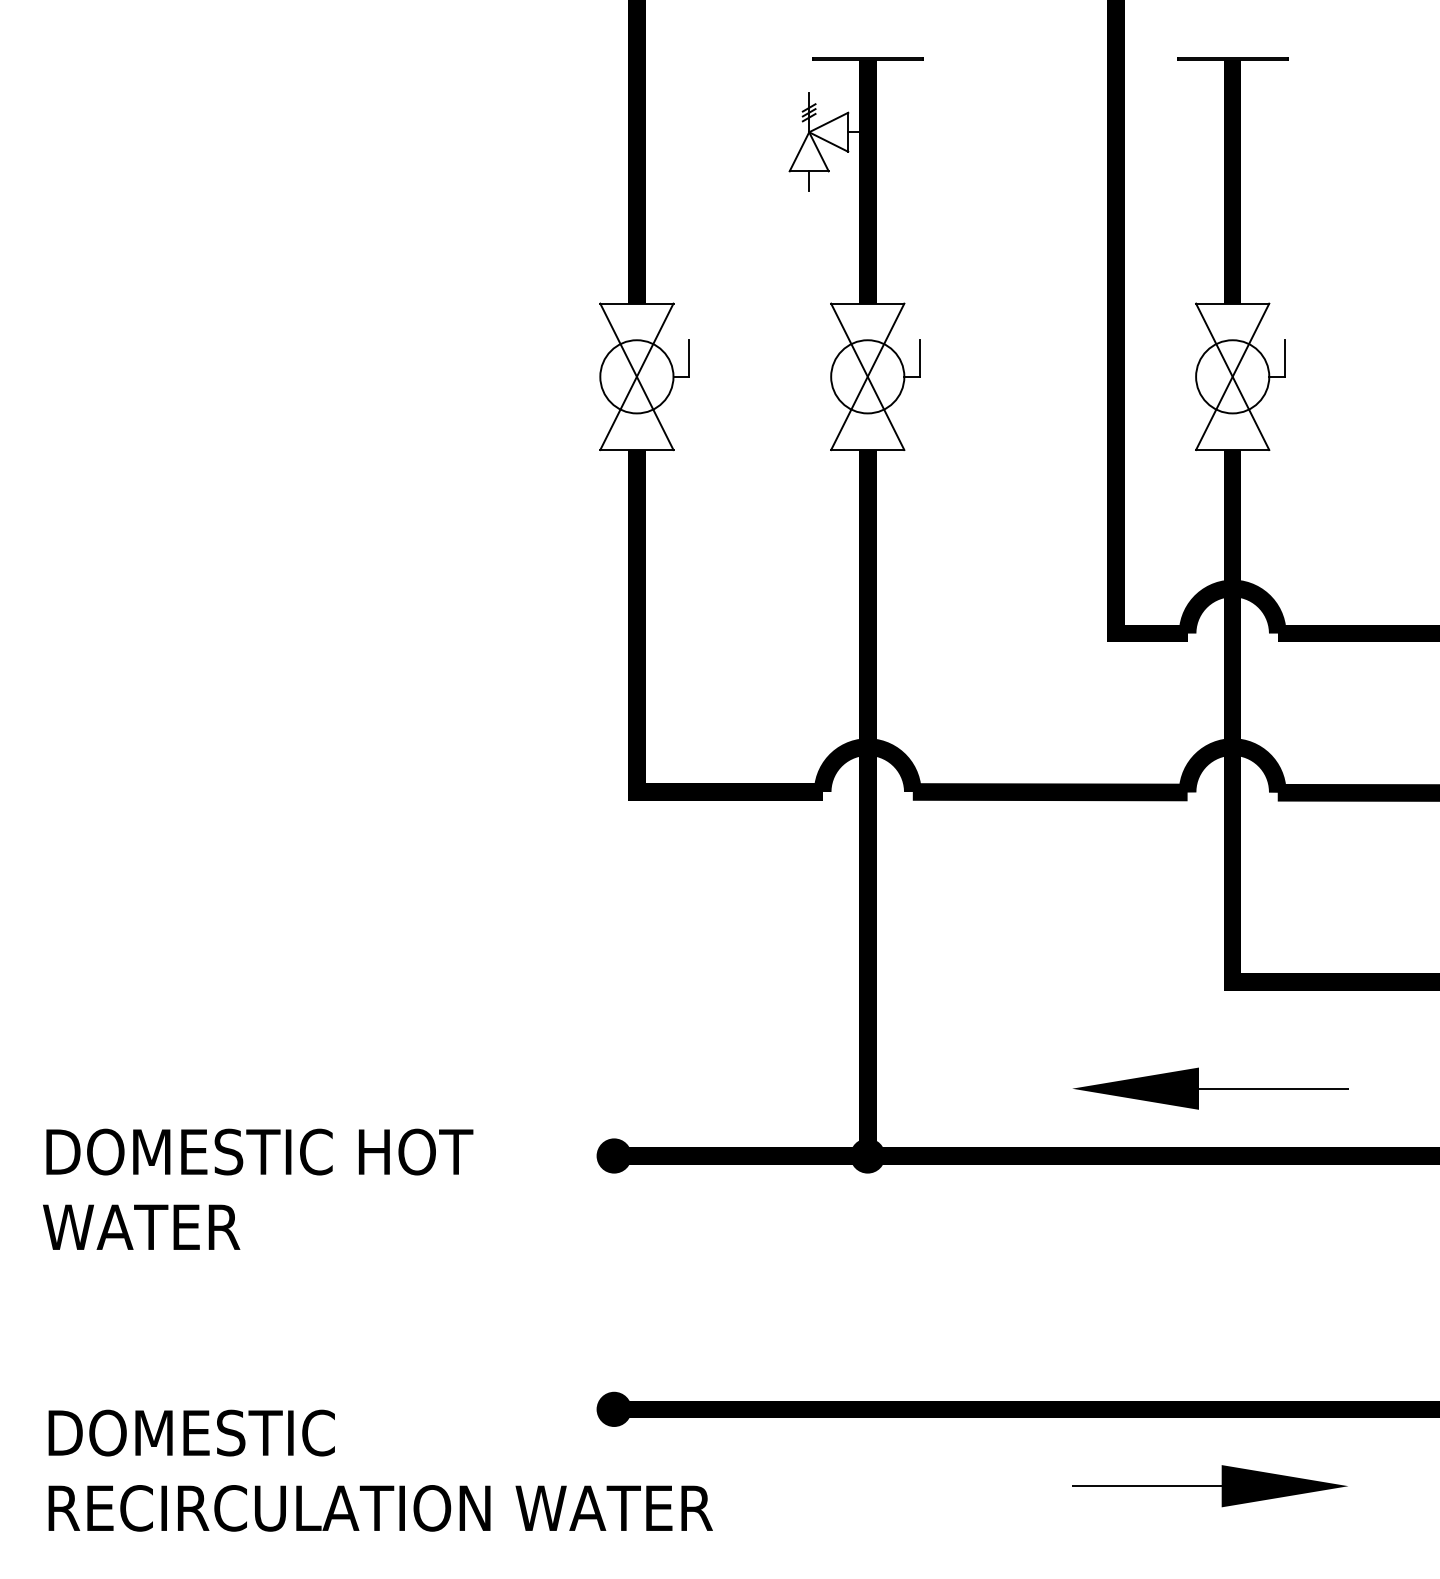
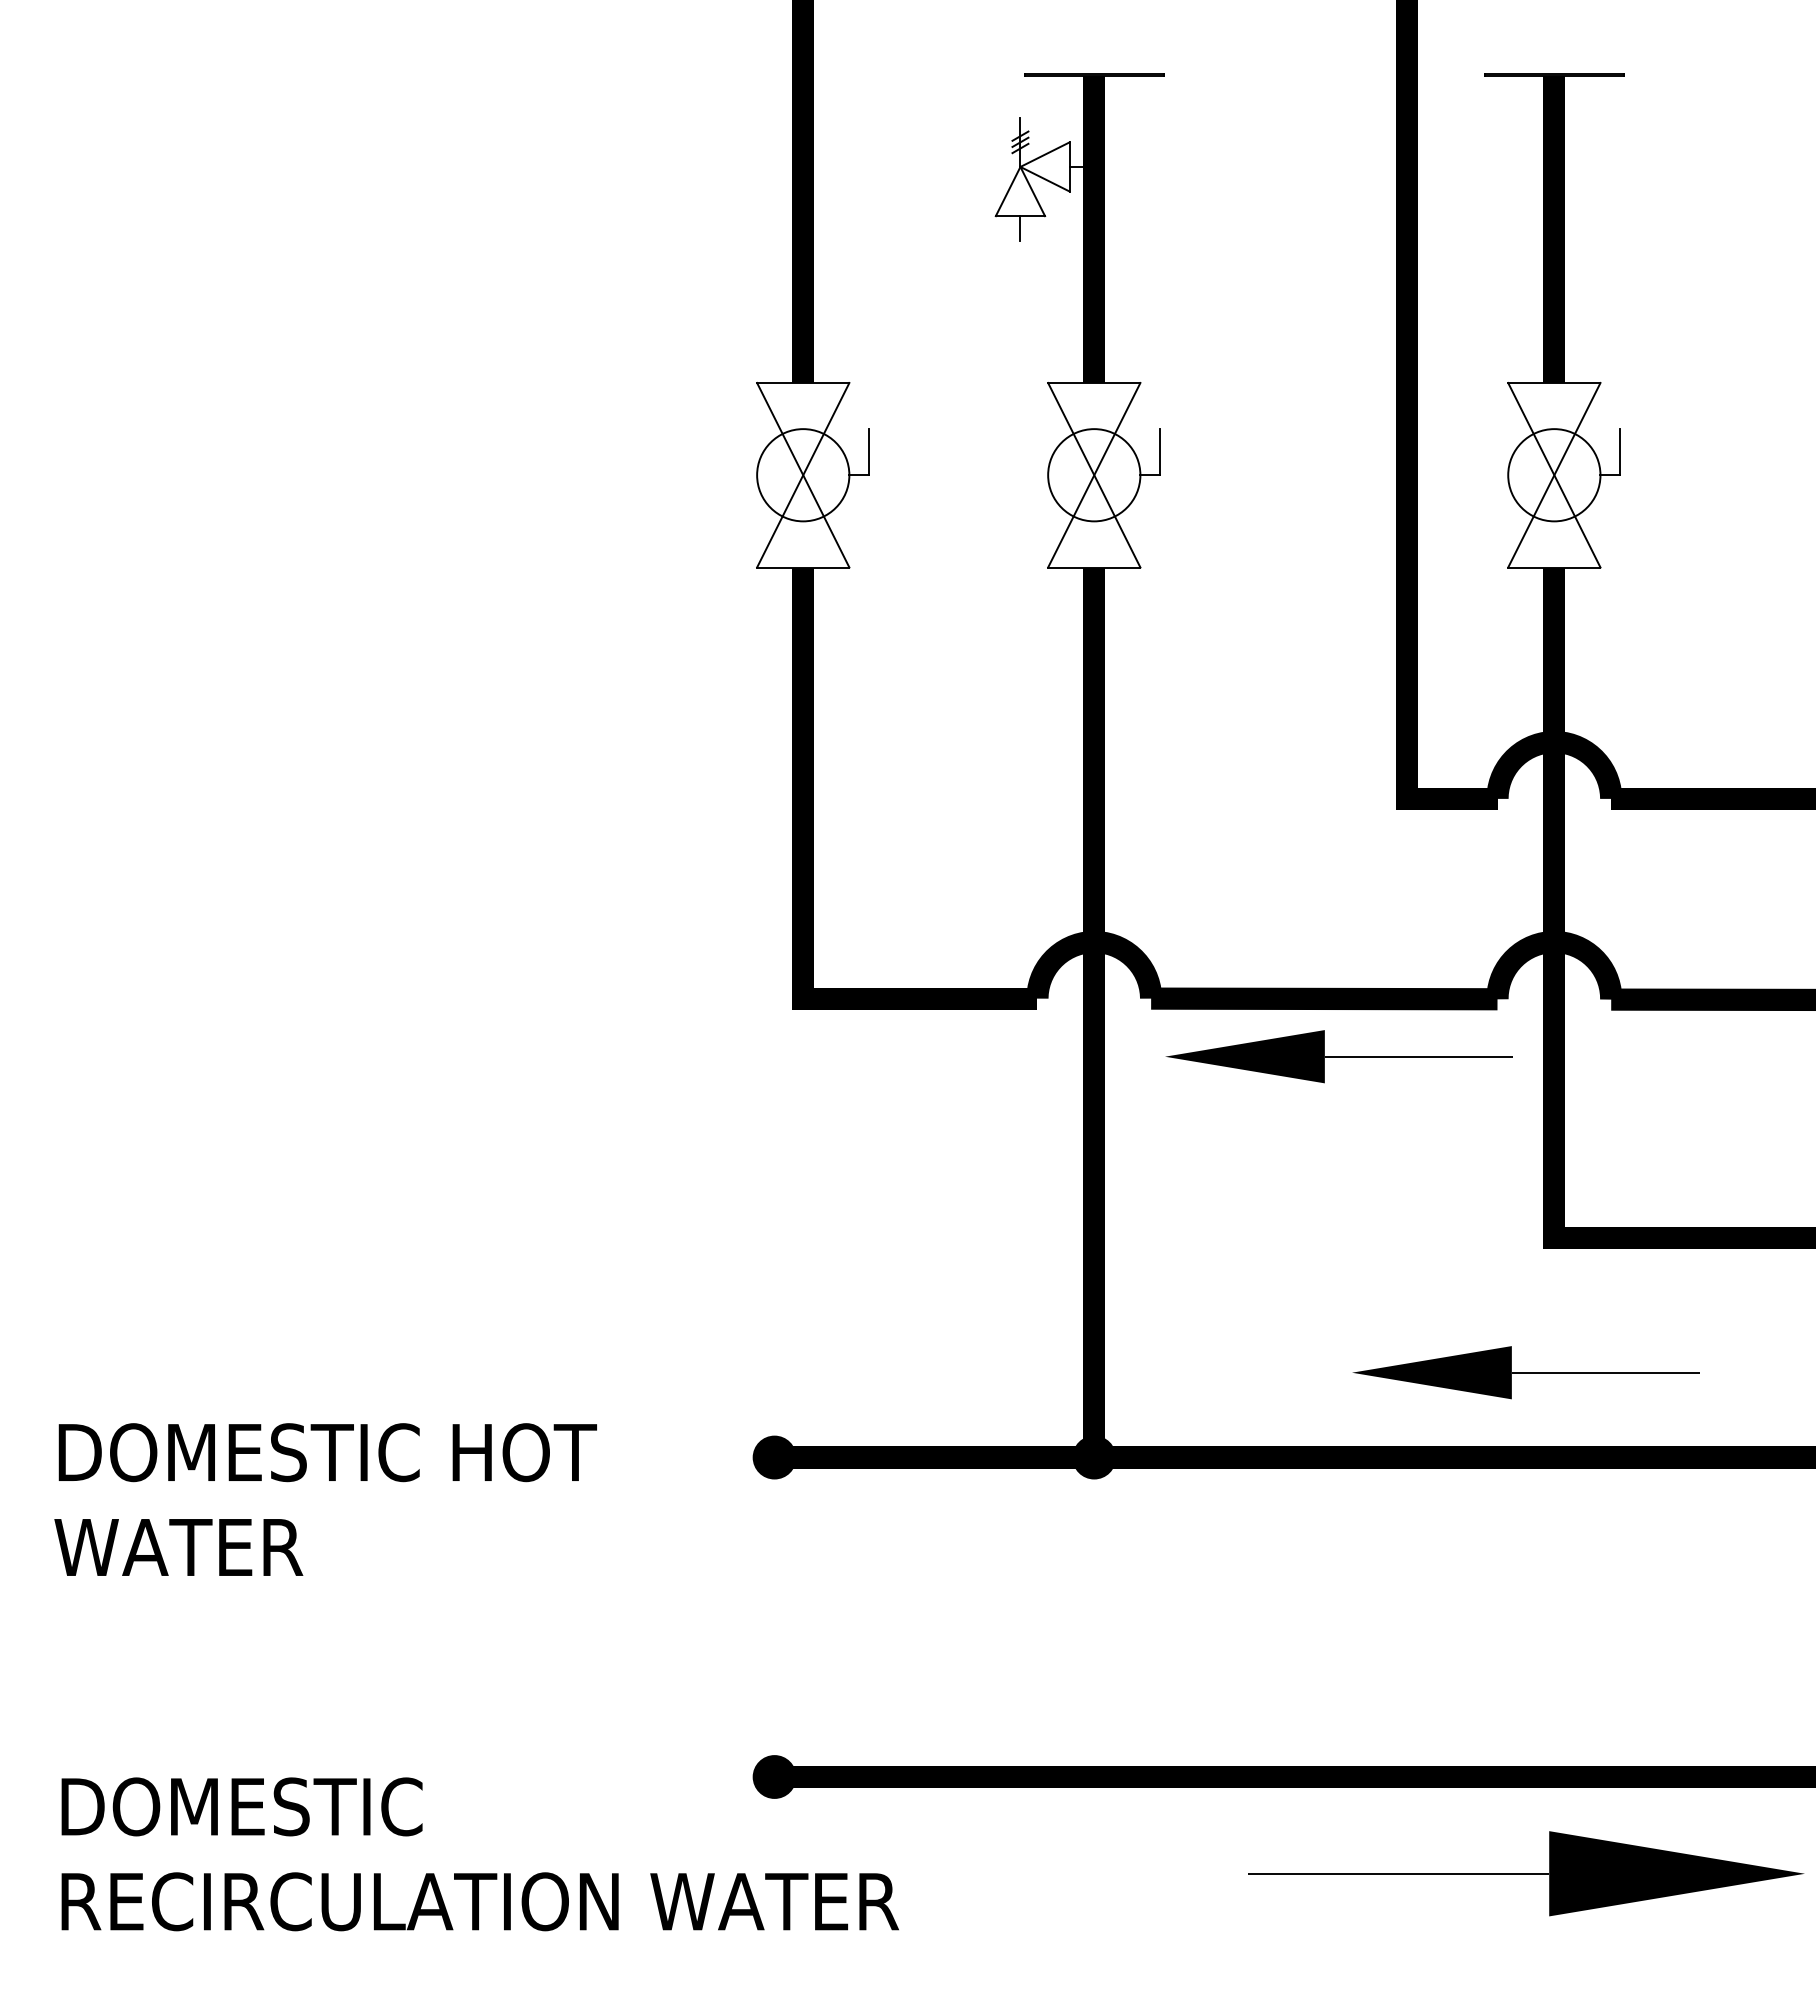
part: (1061, 837) -> (1338, 1056), added
part: (1209, 1485) -> (1525, 1873), size x1.6

